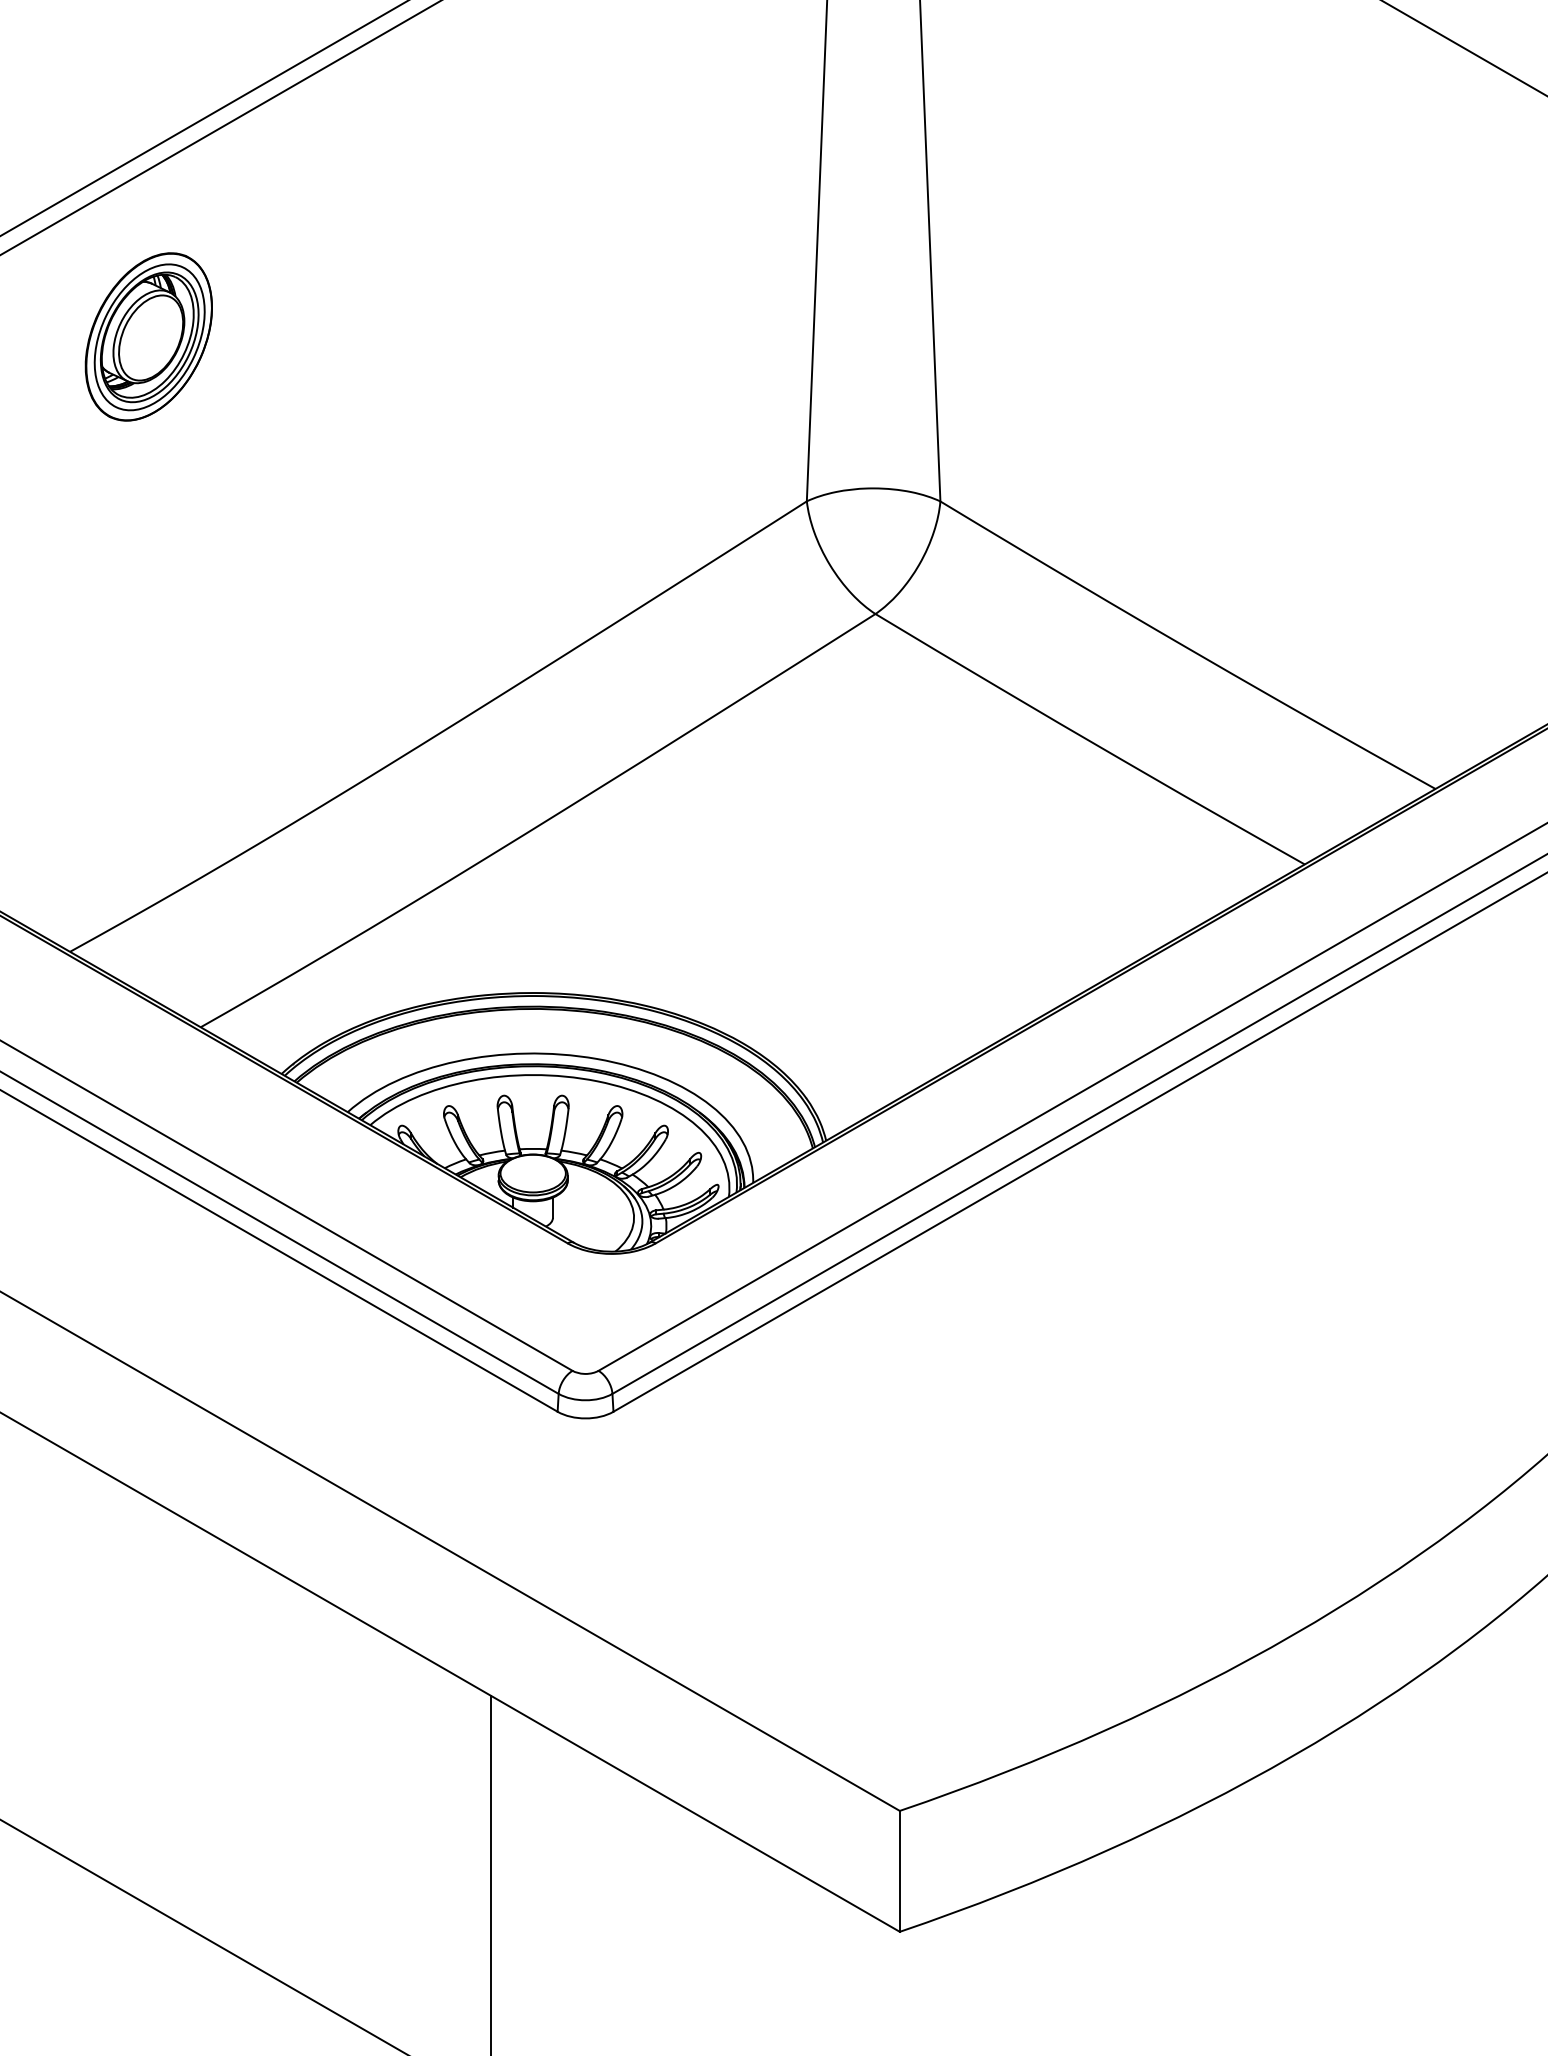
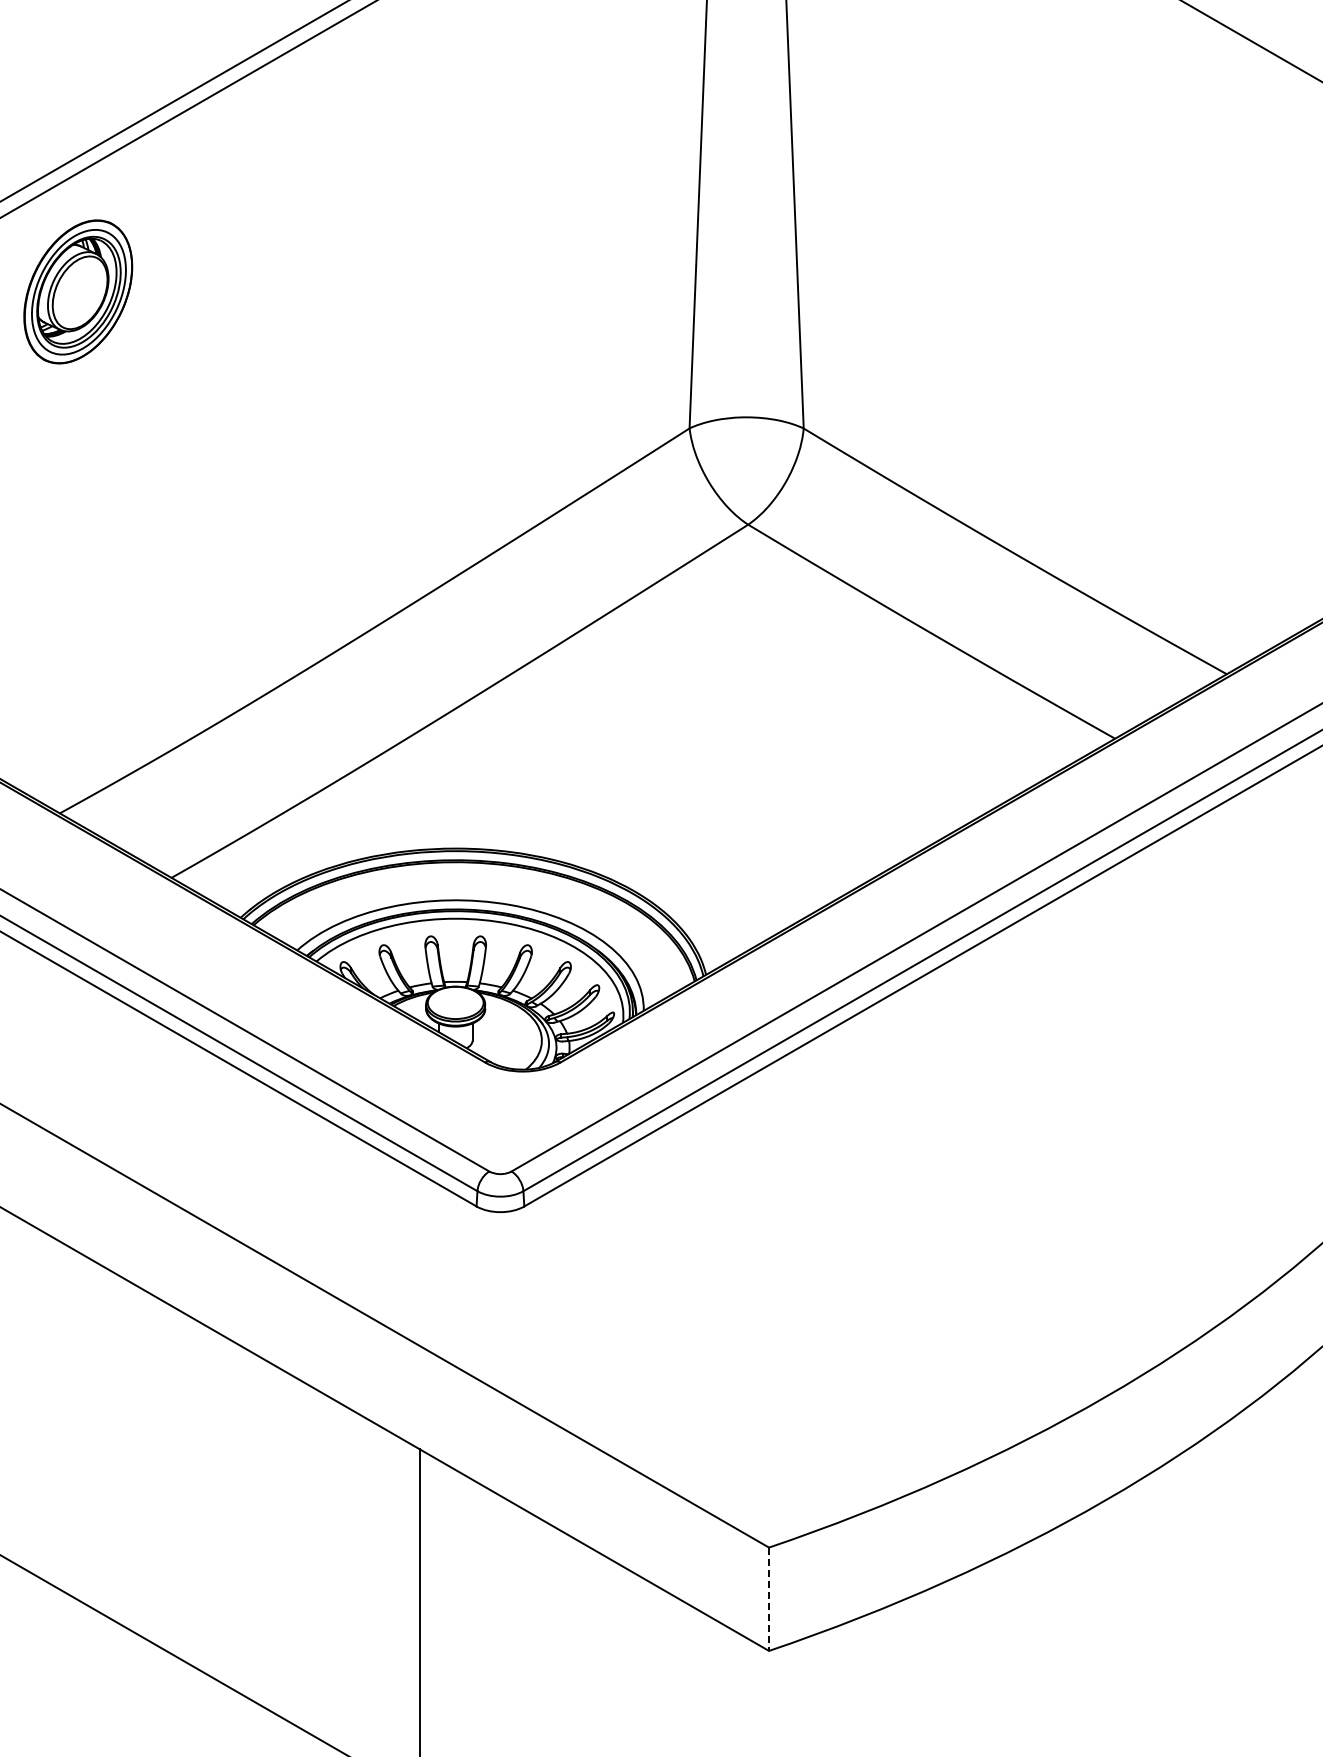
part: (149, 336) -> (78, 291), moved
line: (900, 1871) -> (769, 1599), solid -> dashed

